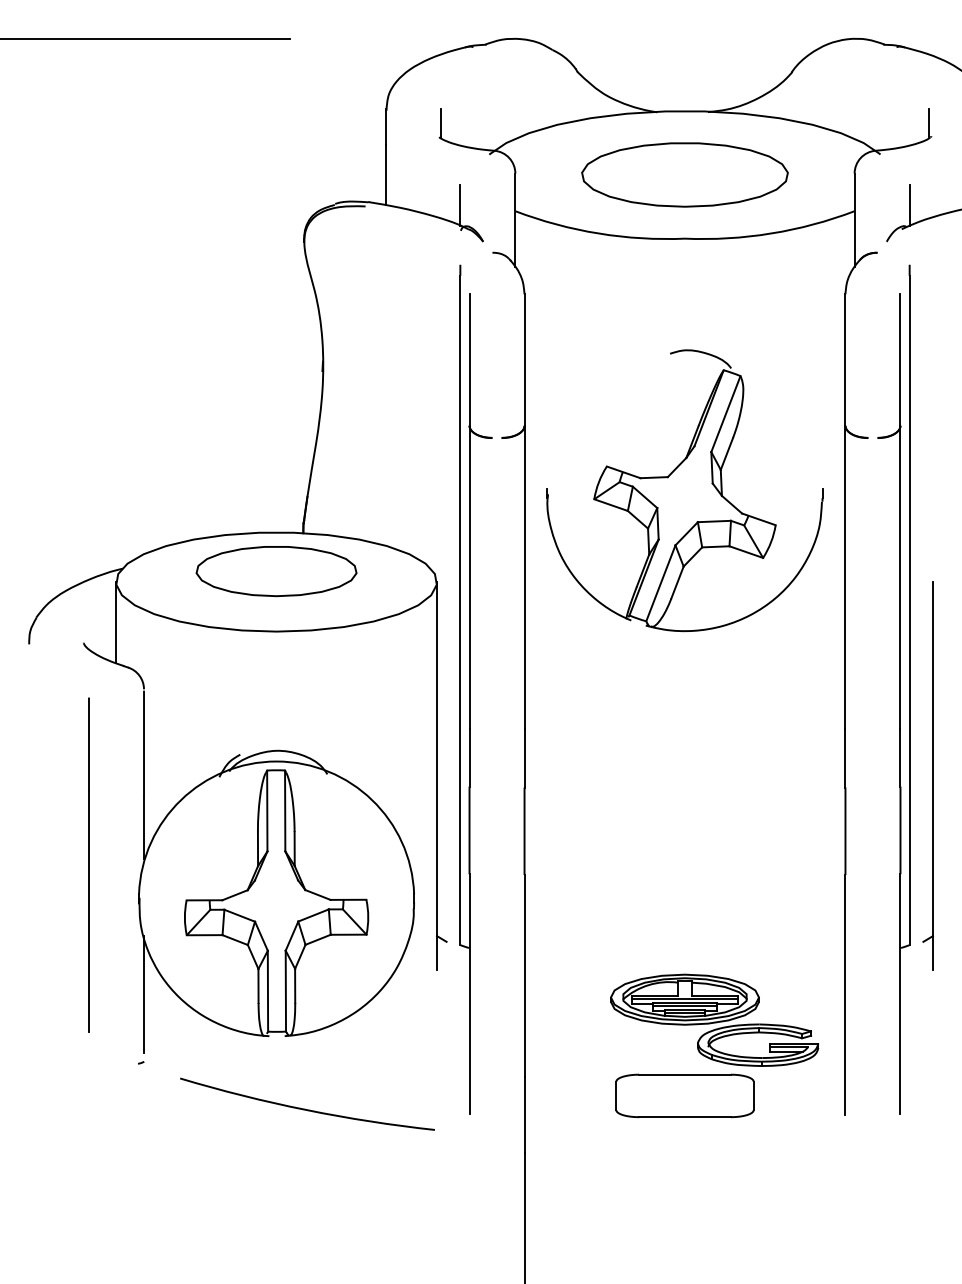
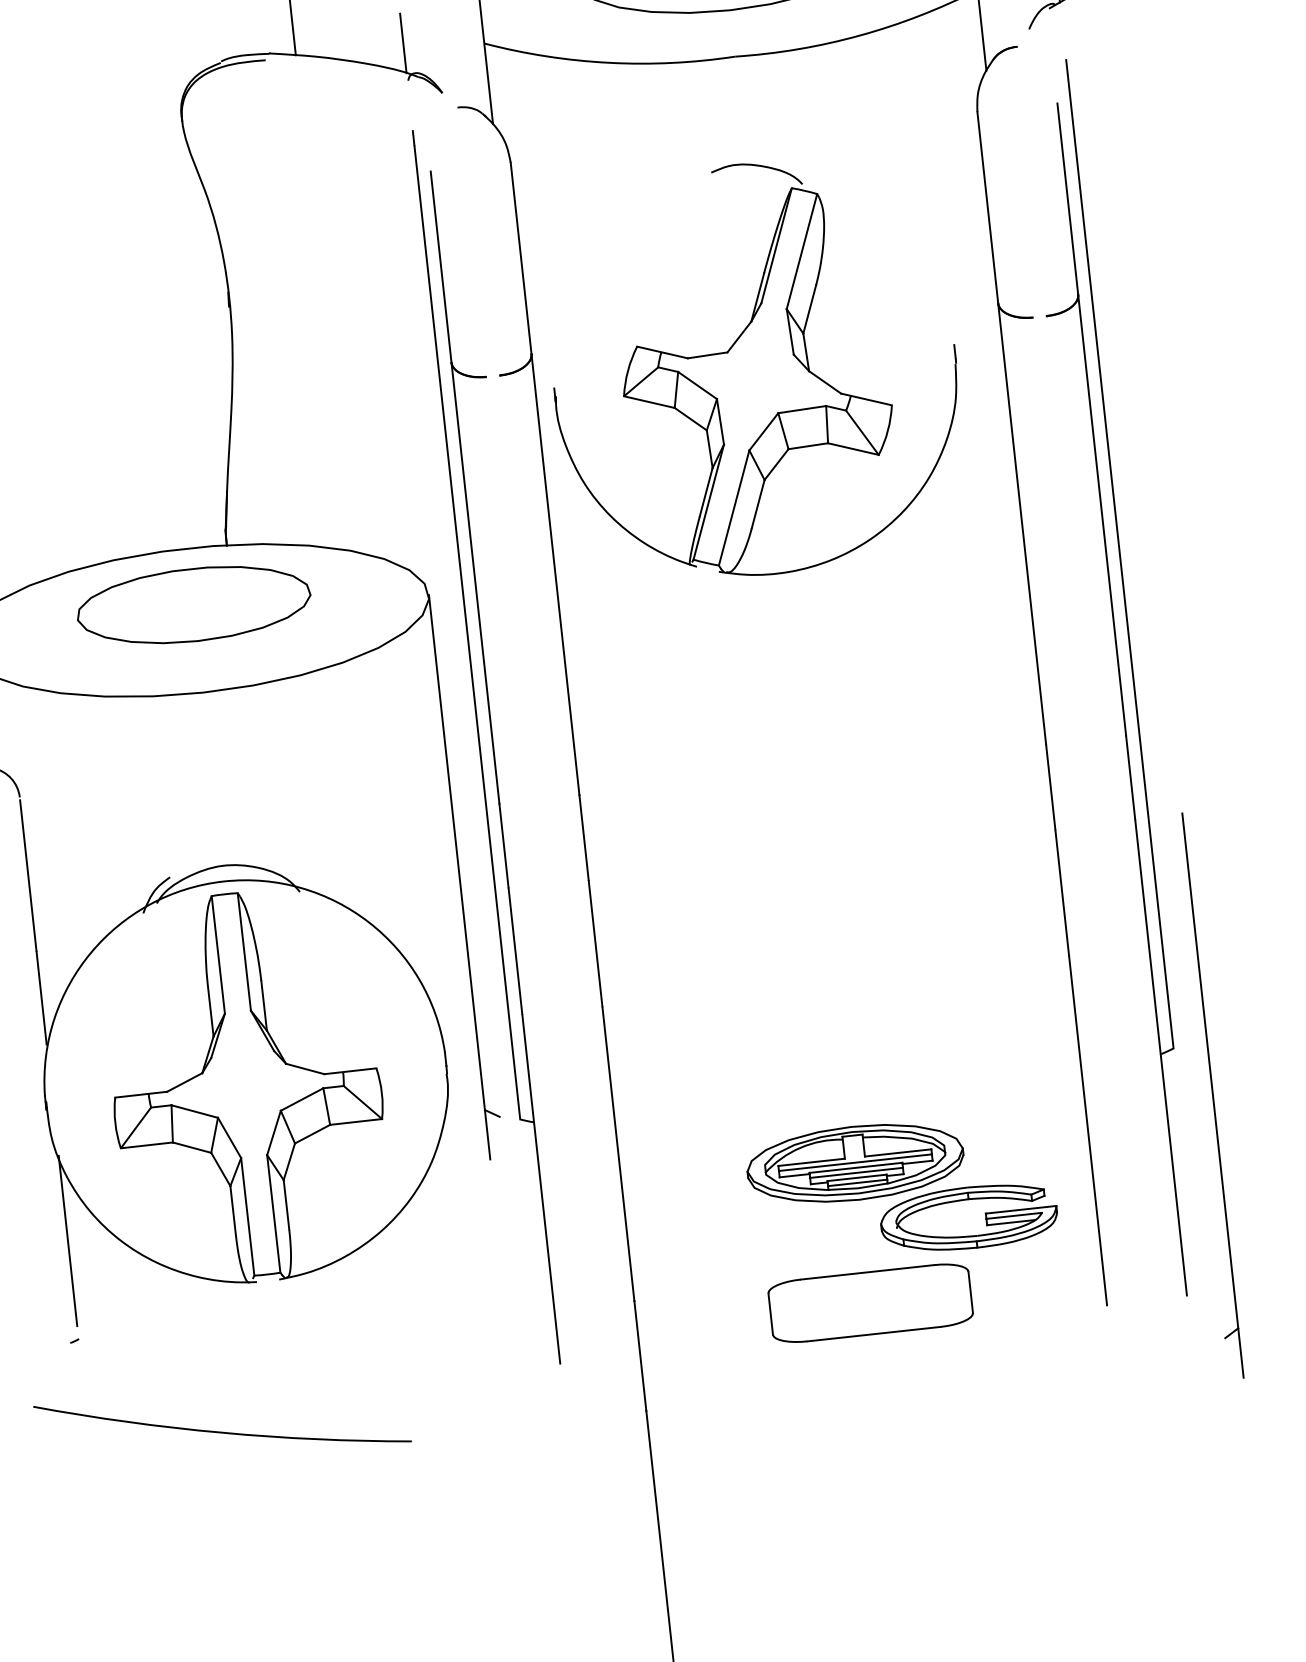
part: (684, 490) -> (753, 369), moved
part: (927, 775) -> (1204, 1095), moved
arc: (305, 1108) -> (220, 1430), moved

